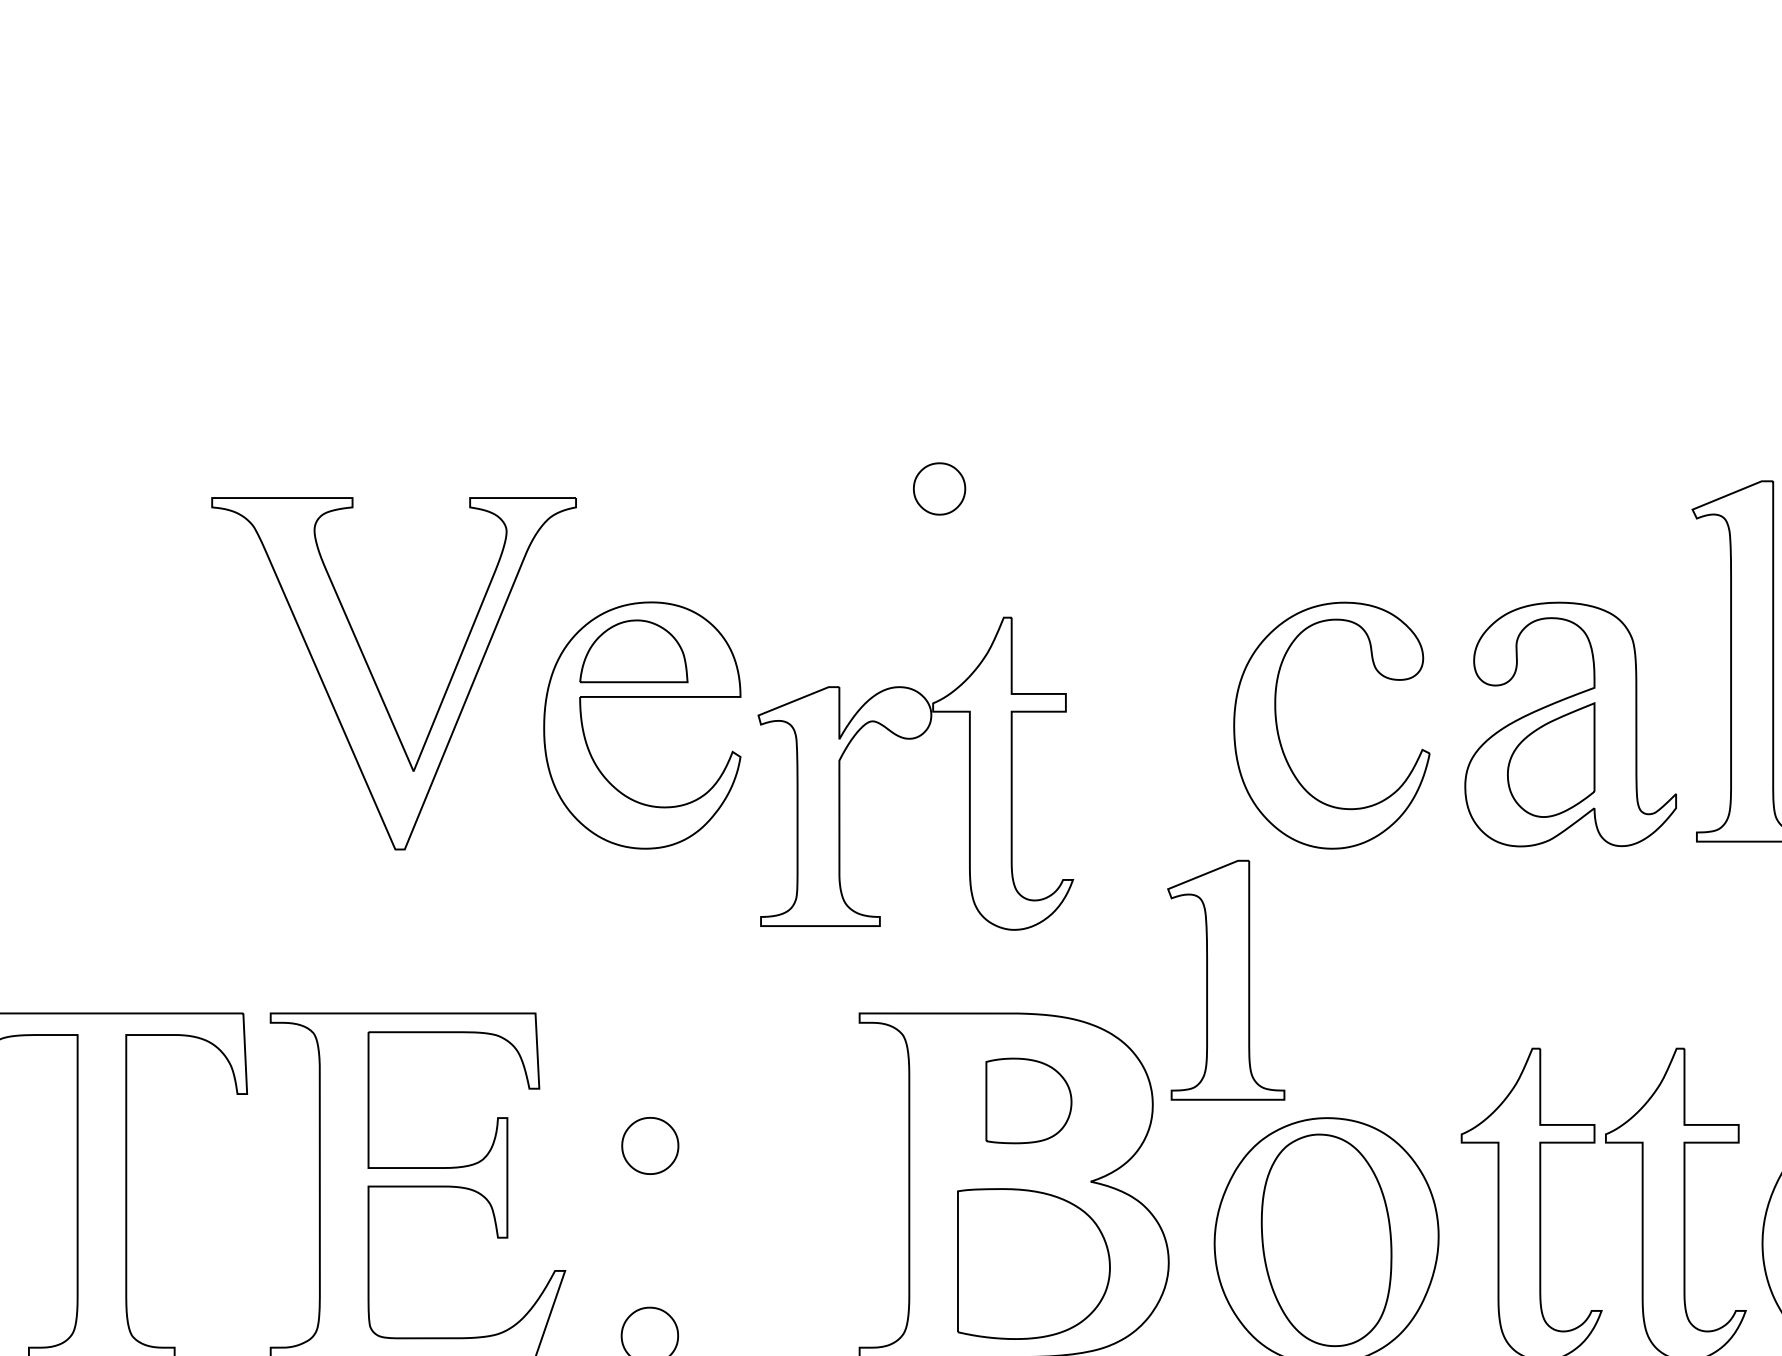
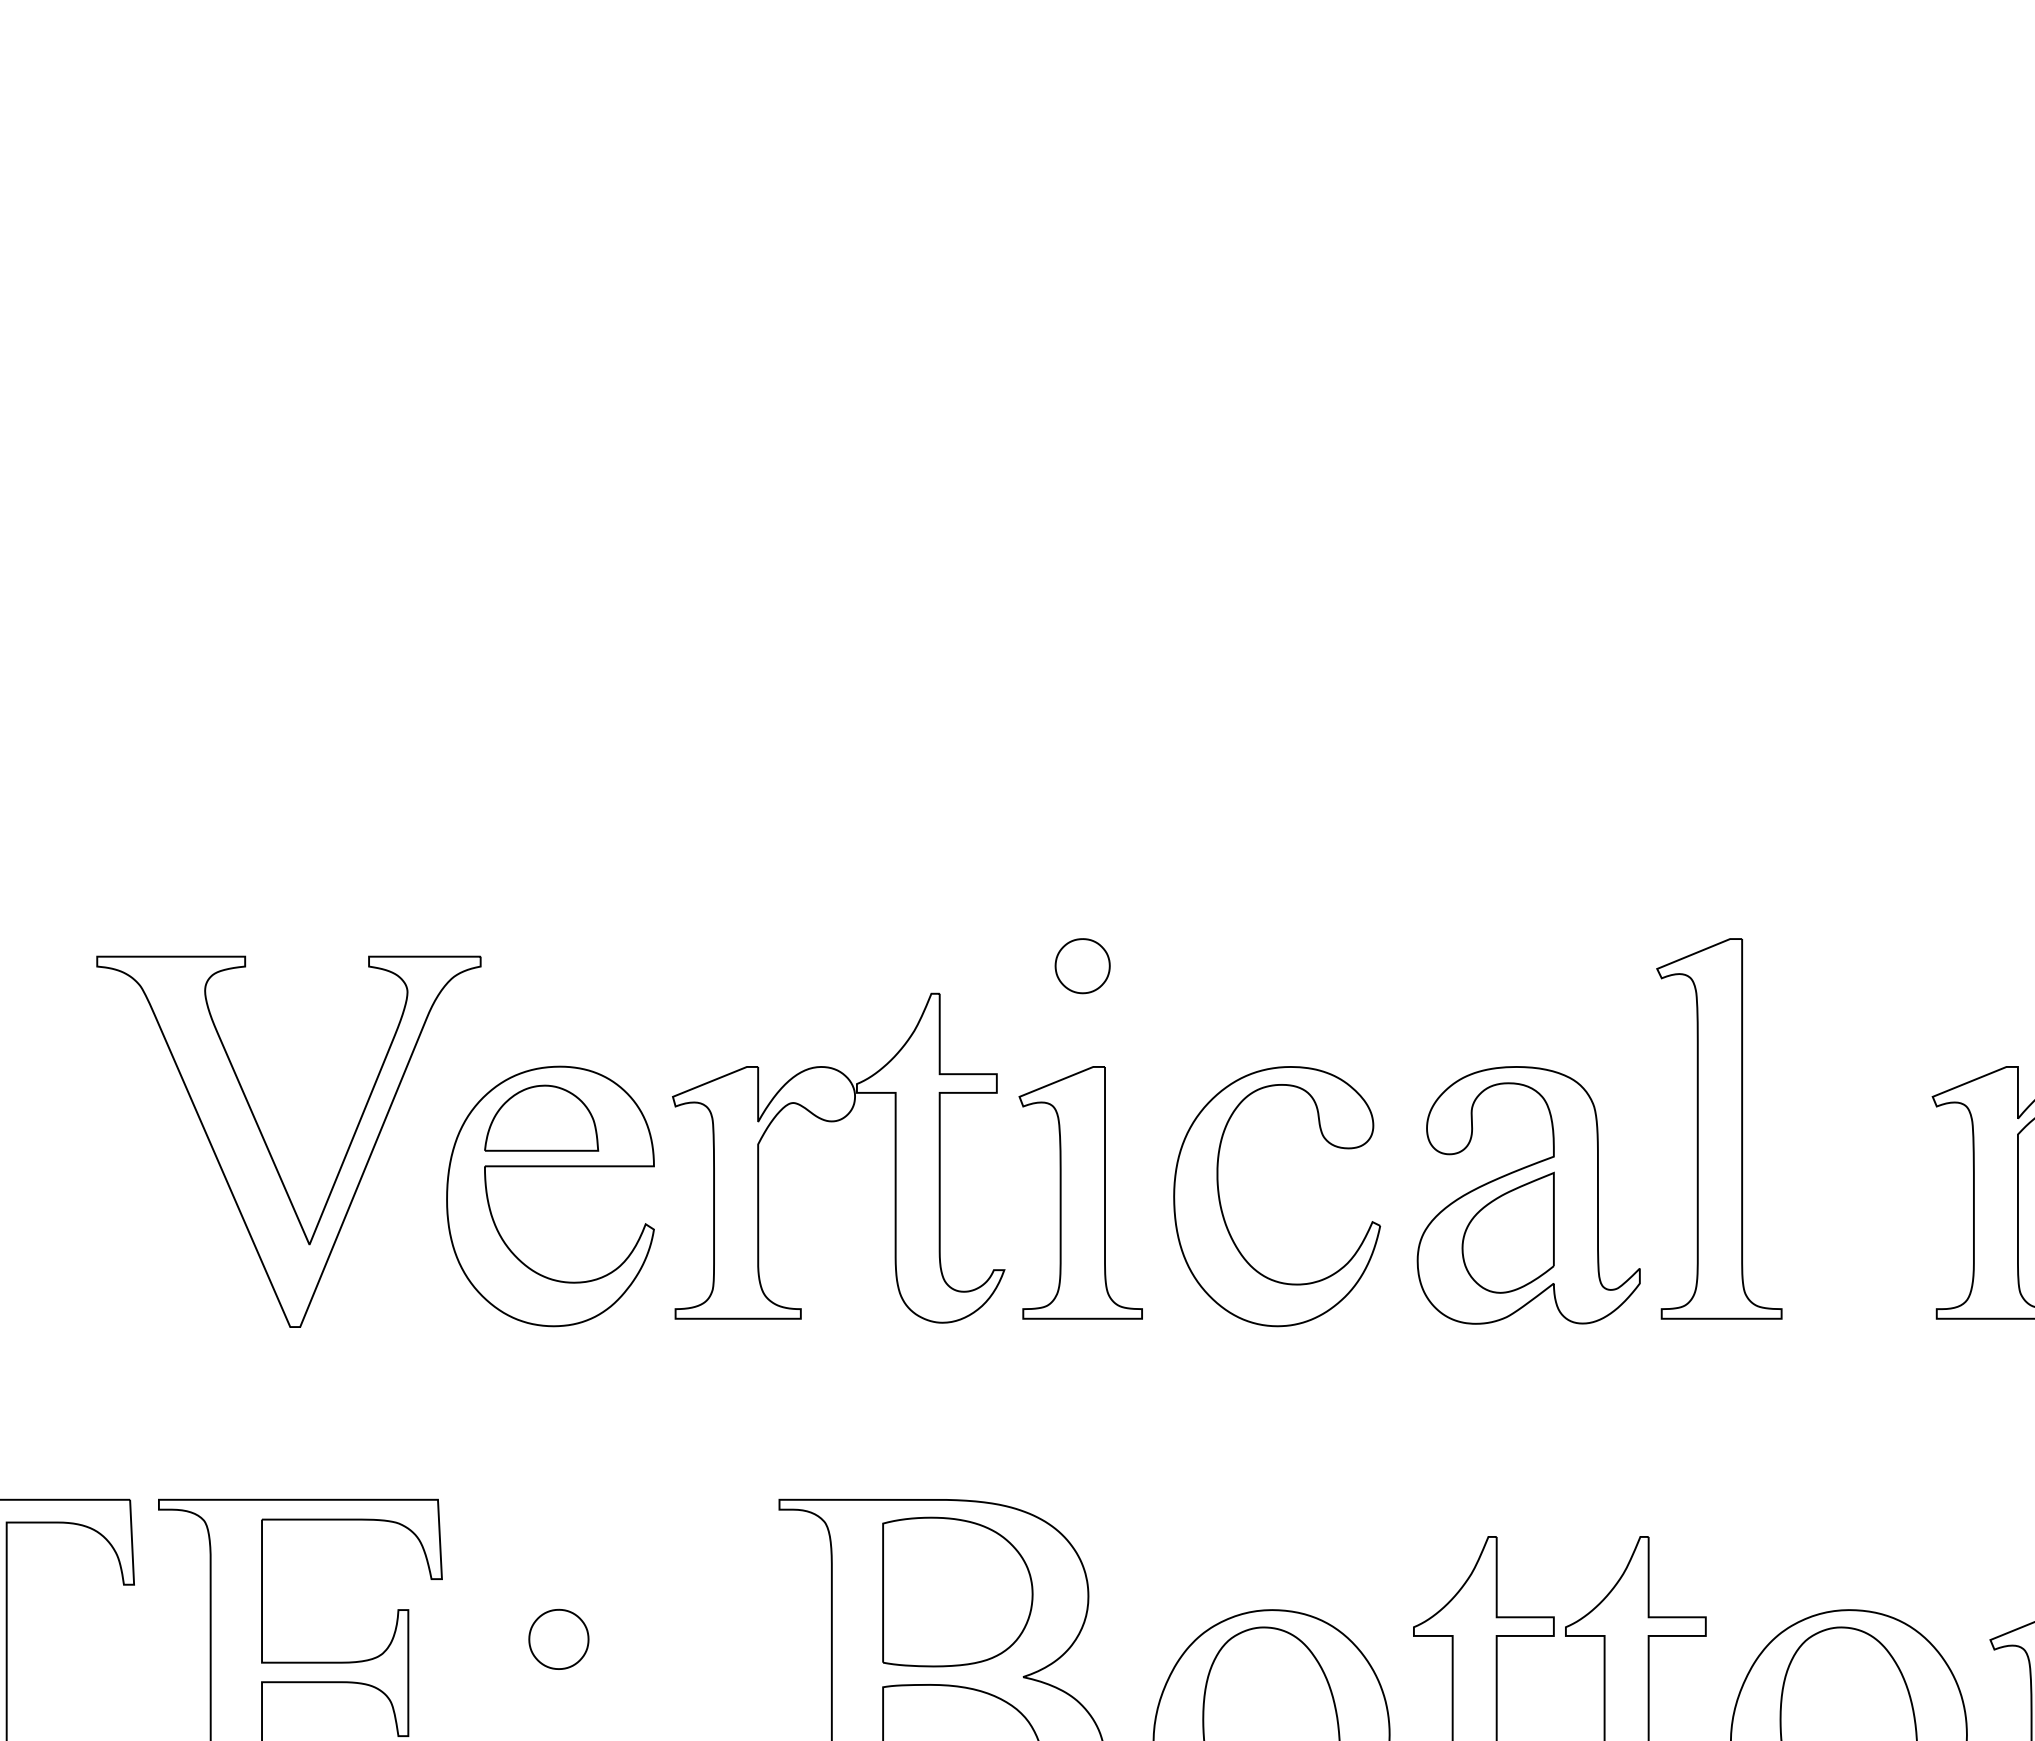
part: (939, 489) -> (1082, 966), moved
part: (911, 739) -> (834, 1122), moved
part: (1225, 979) -> (1080, 1192), moved
part: (1028, 1100) -> (957, 1591), size x1.67

